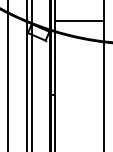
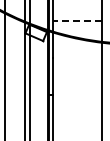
line: (79, 21) -> (76, 21), solid -> dashed

